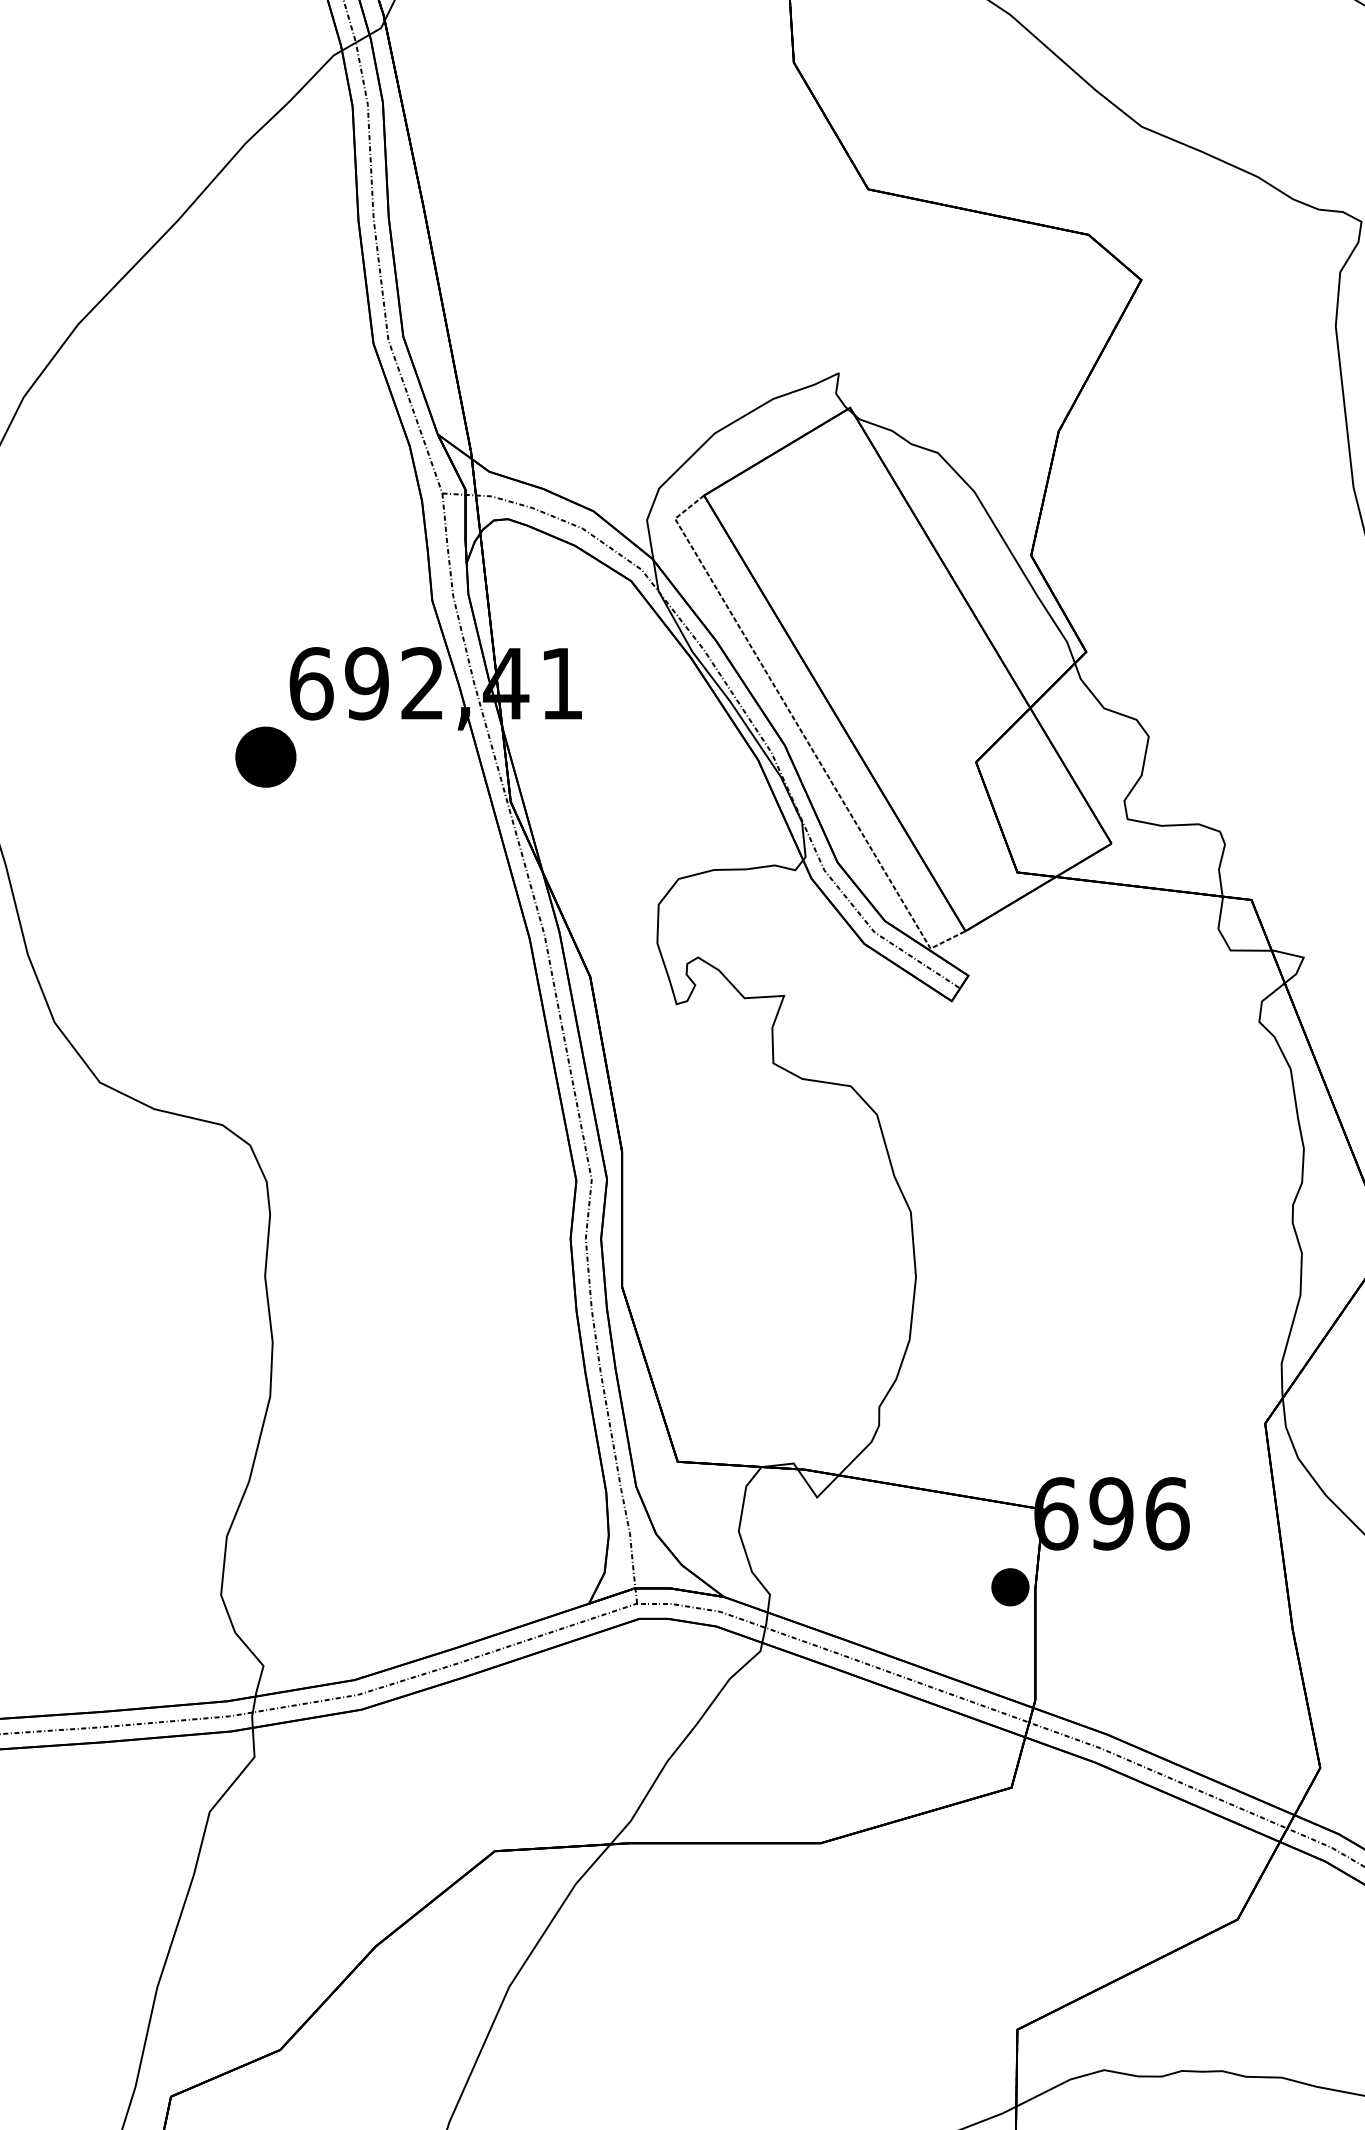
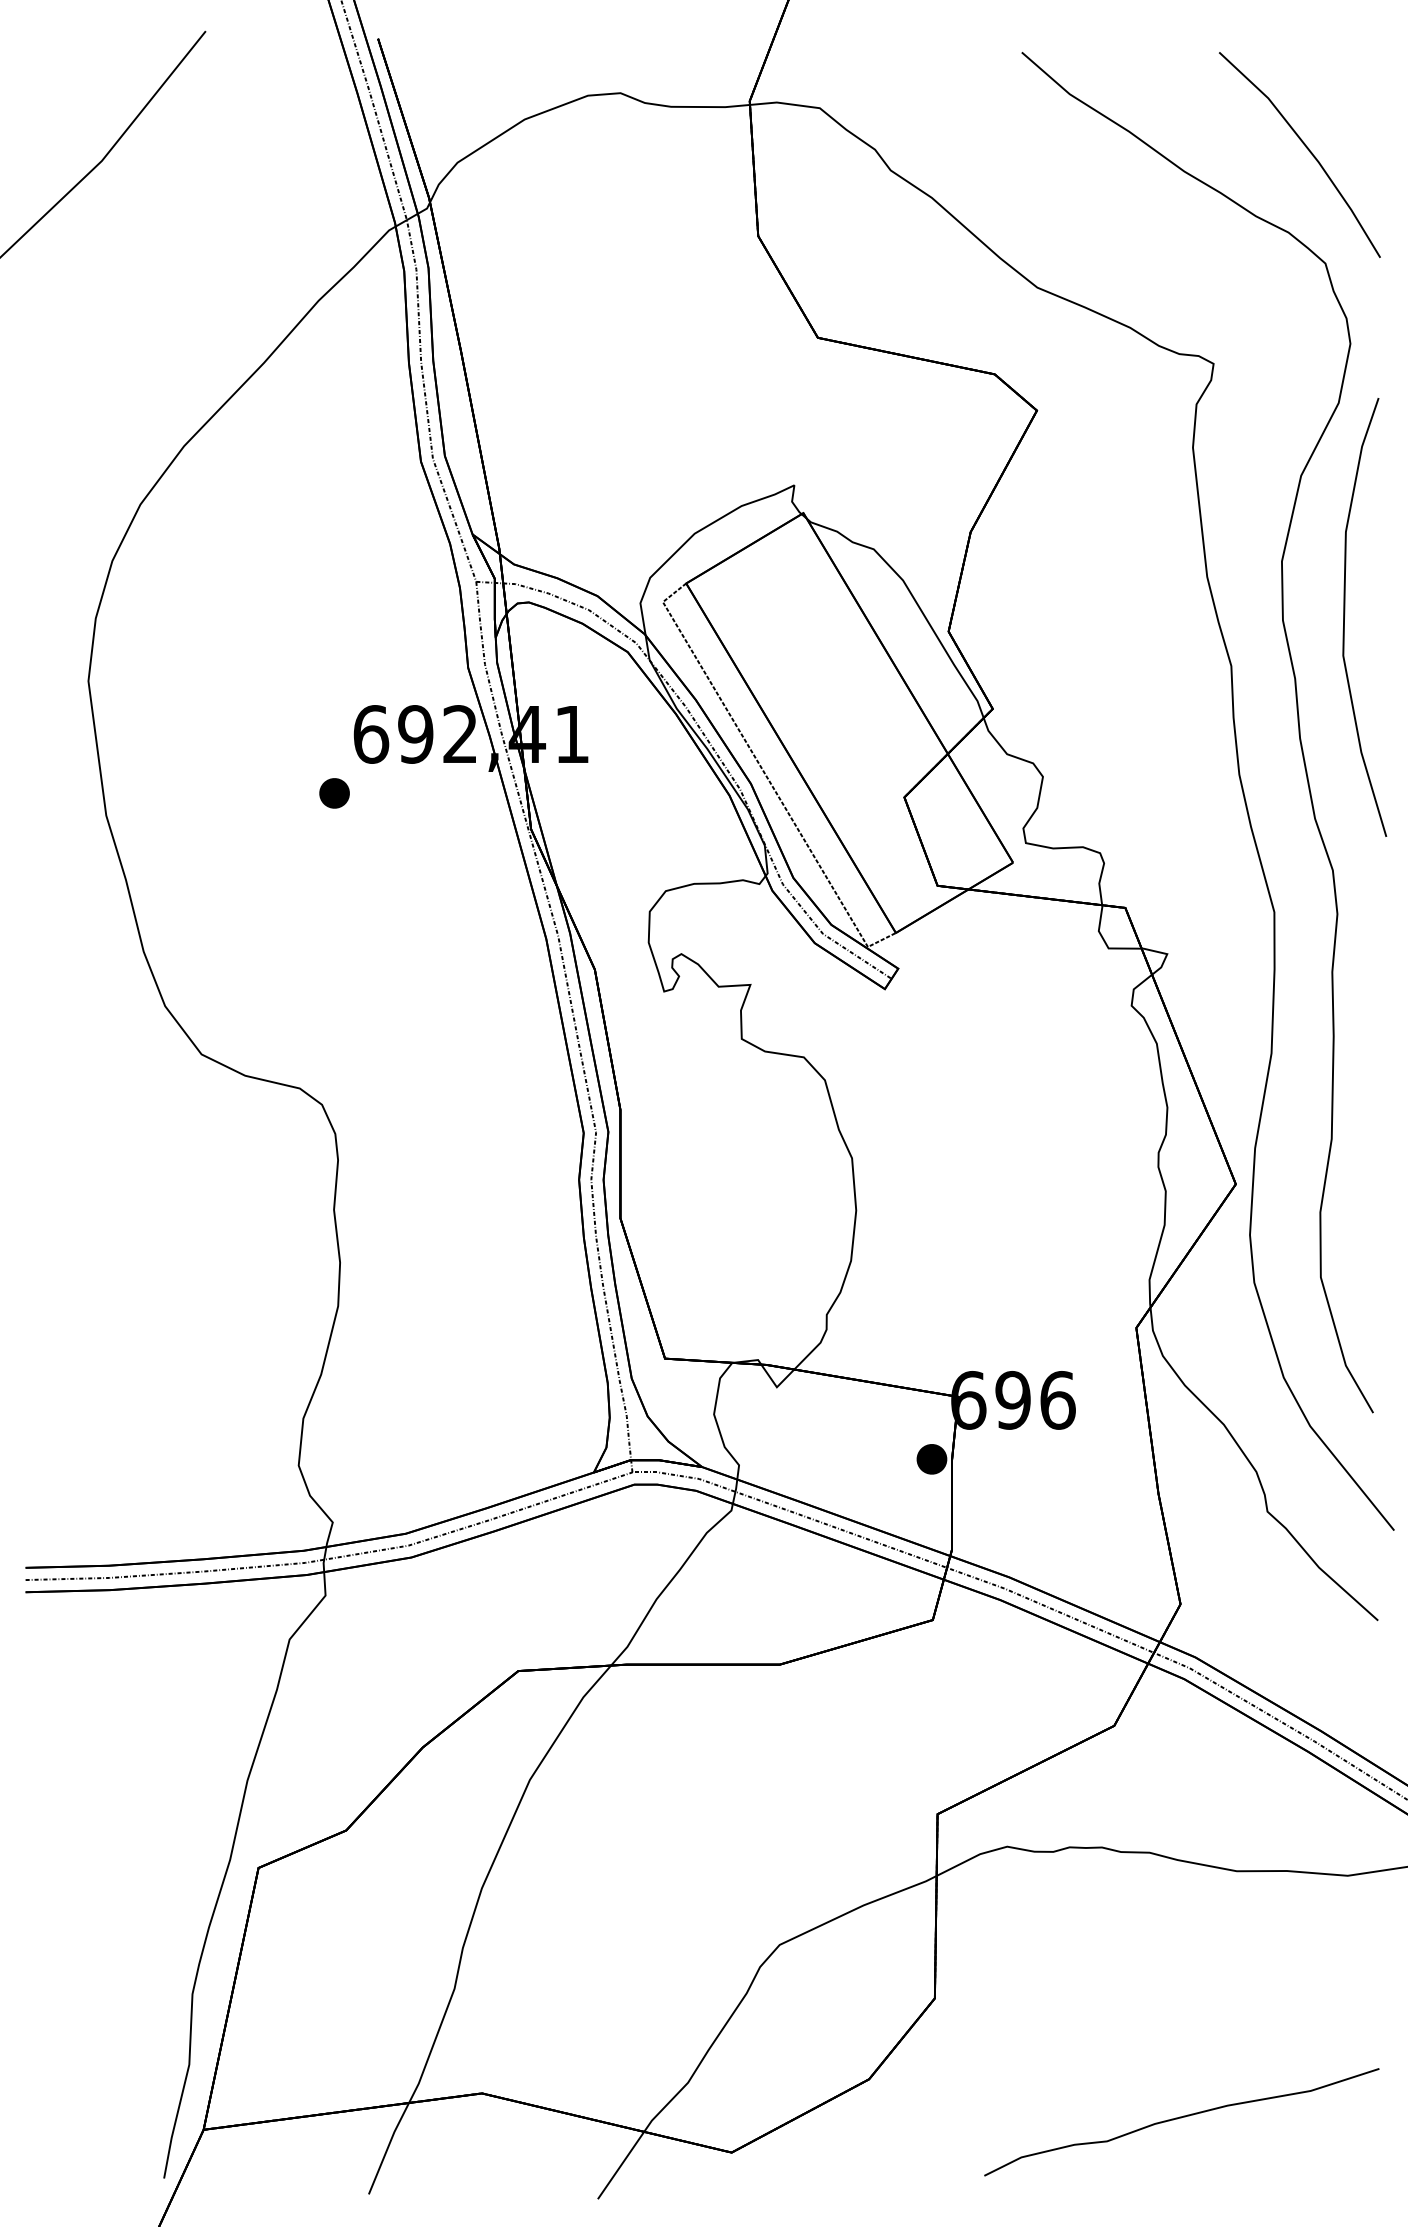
part: (265, 757) -> (334, 793), size x0.62

